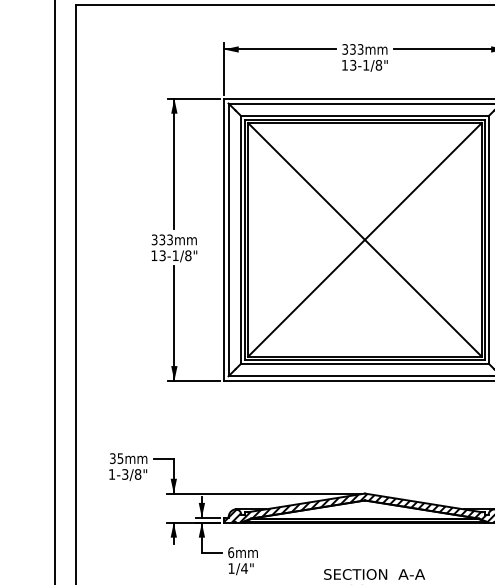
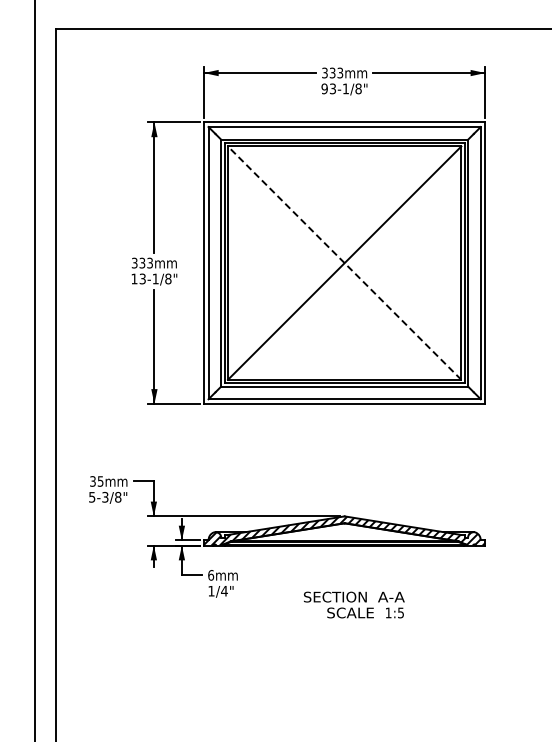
text: (344, 64) -> (324, 88), 13-1/8" -> 93-1/8"
line: (364, 240) -> (344, 263), solid -> dashed
text: (112, 474) -> (92, 497), 1-3/8" -> 5-3/8"

